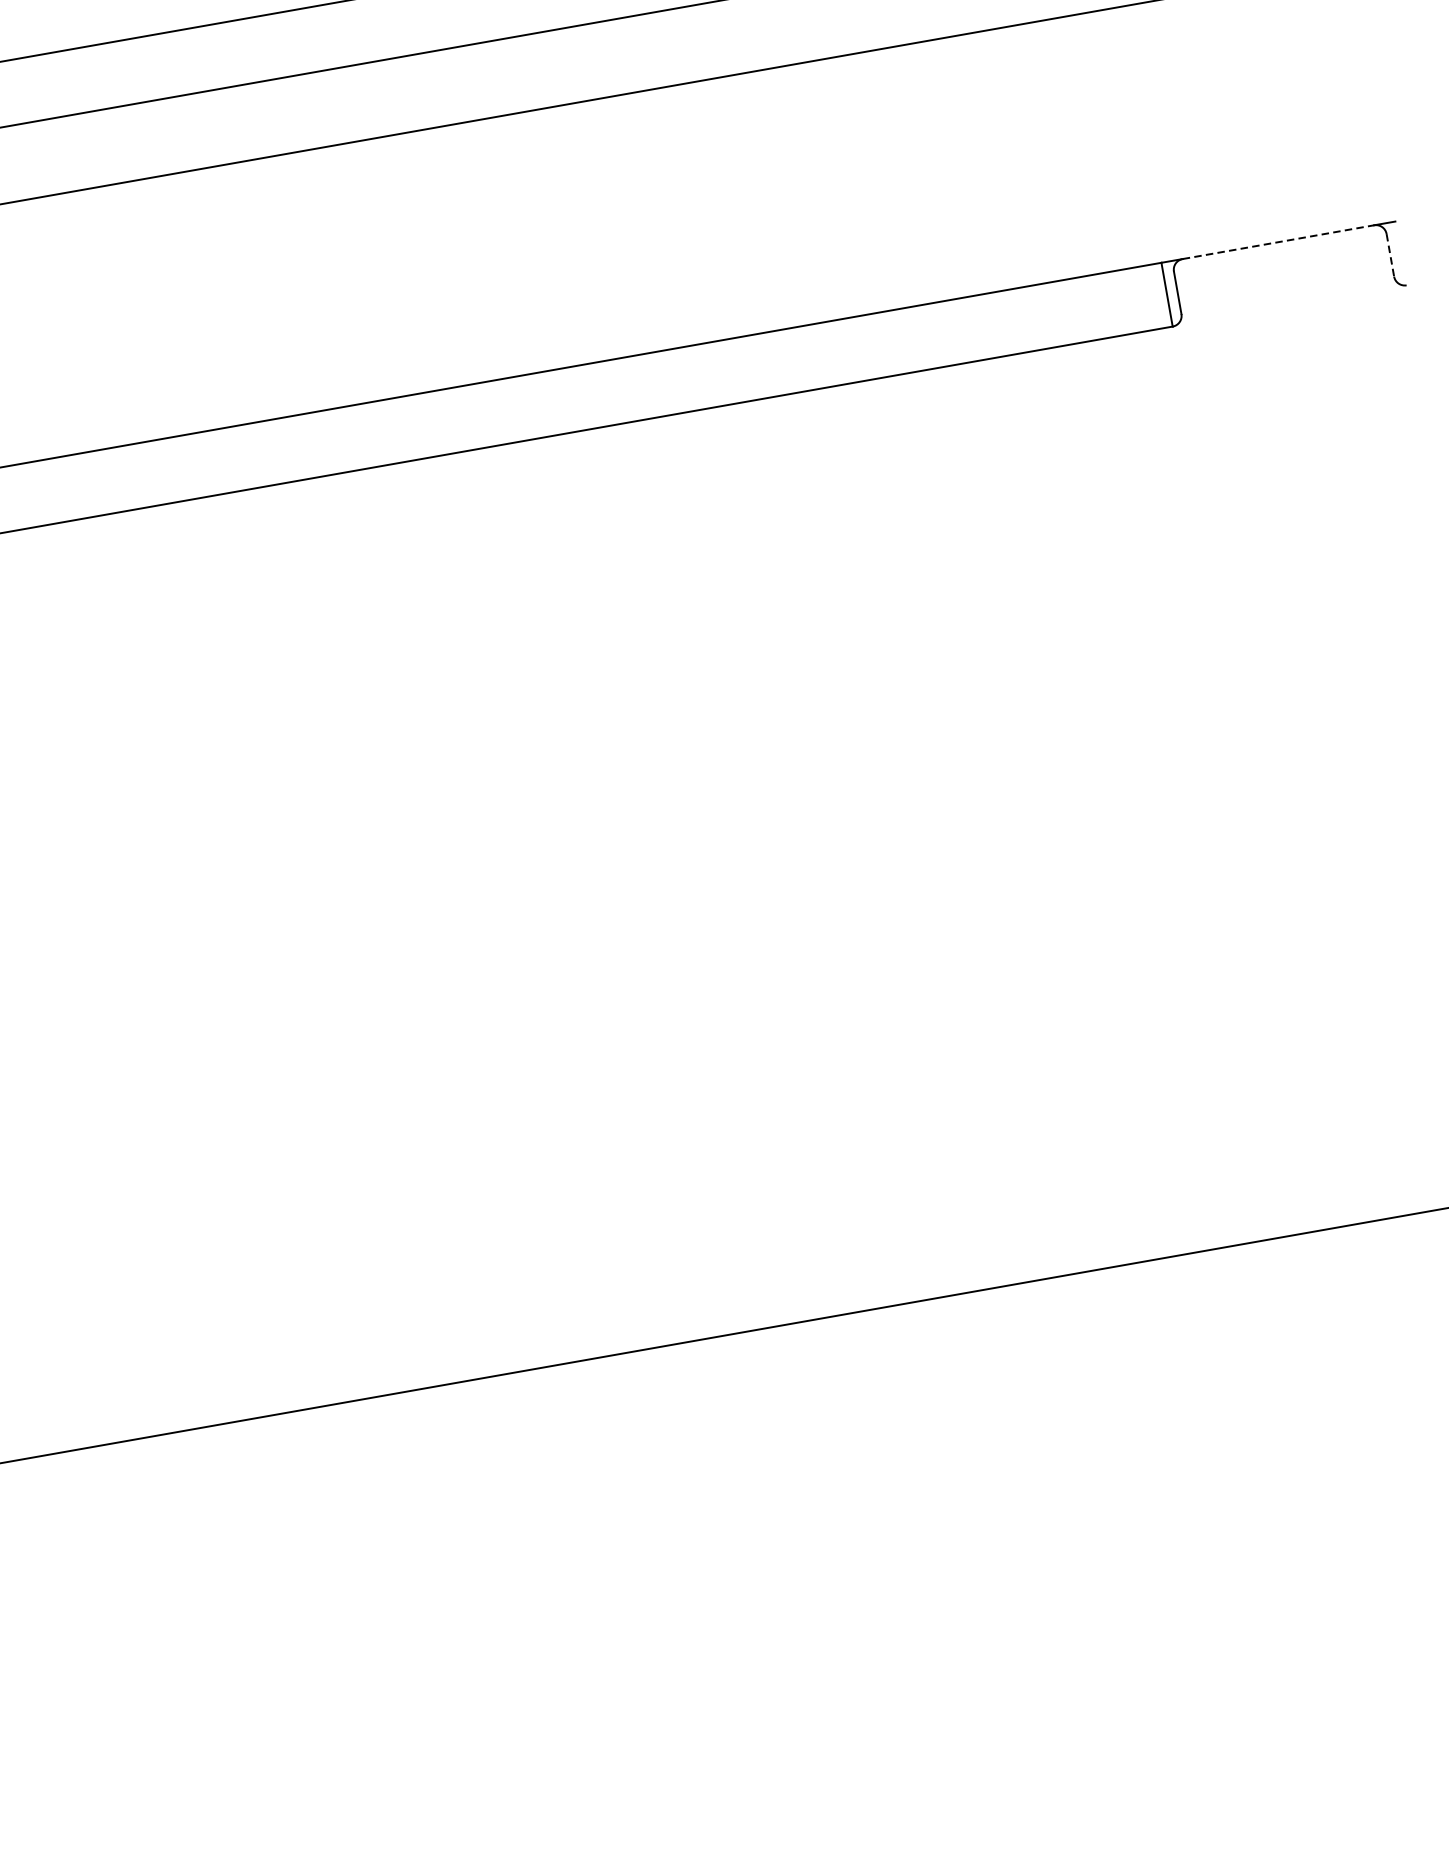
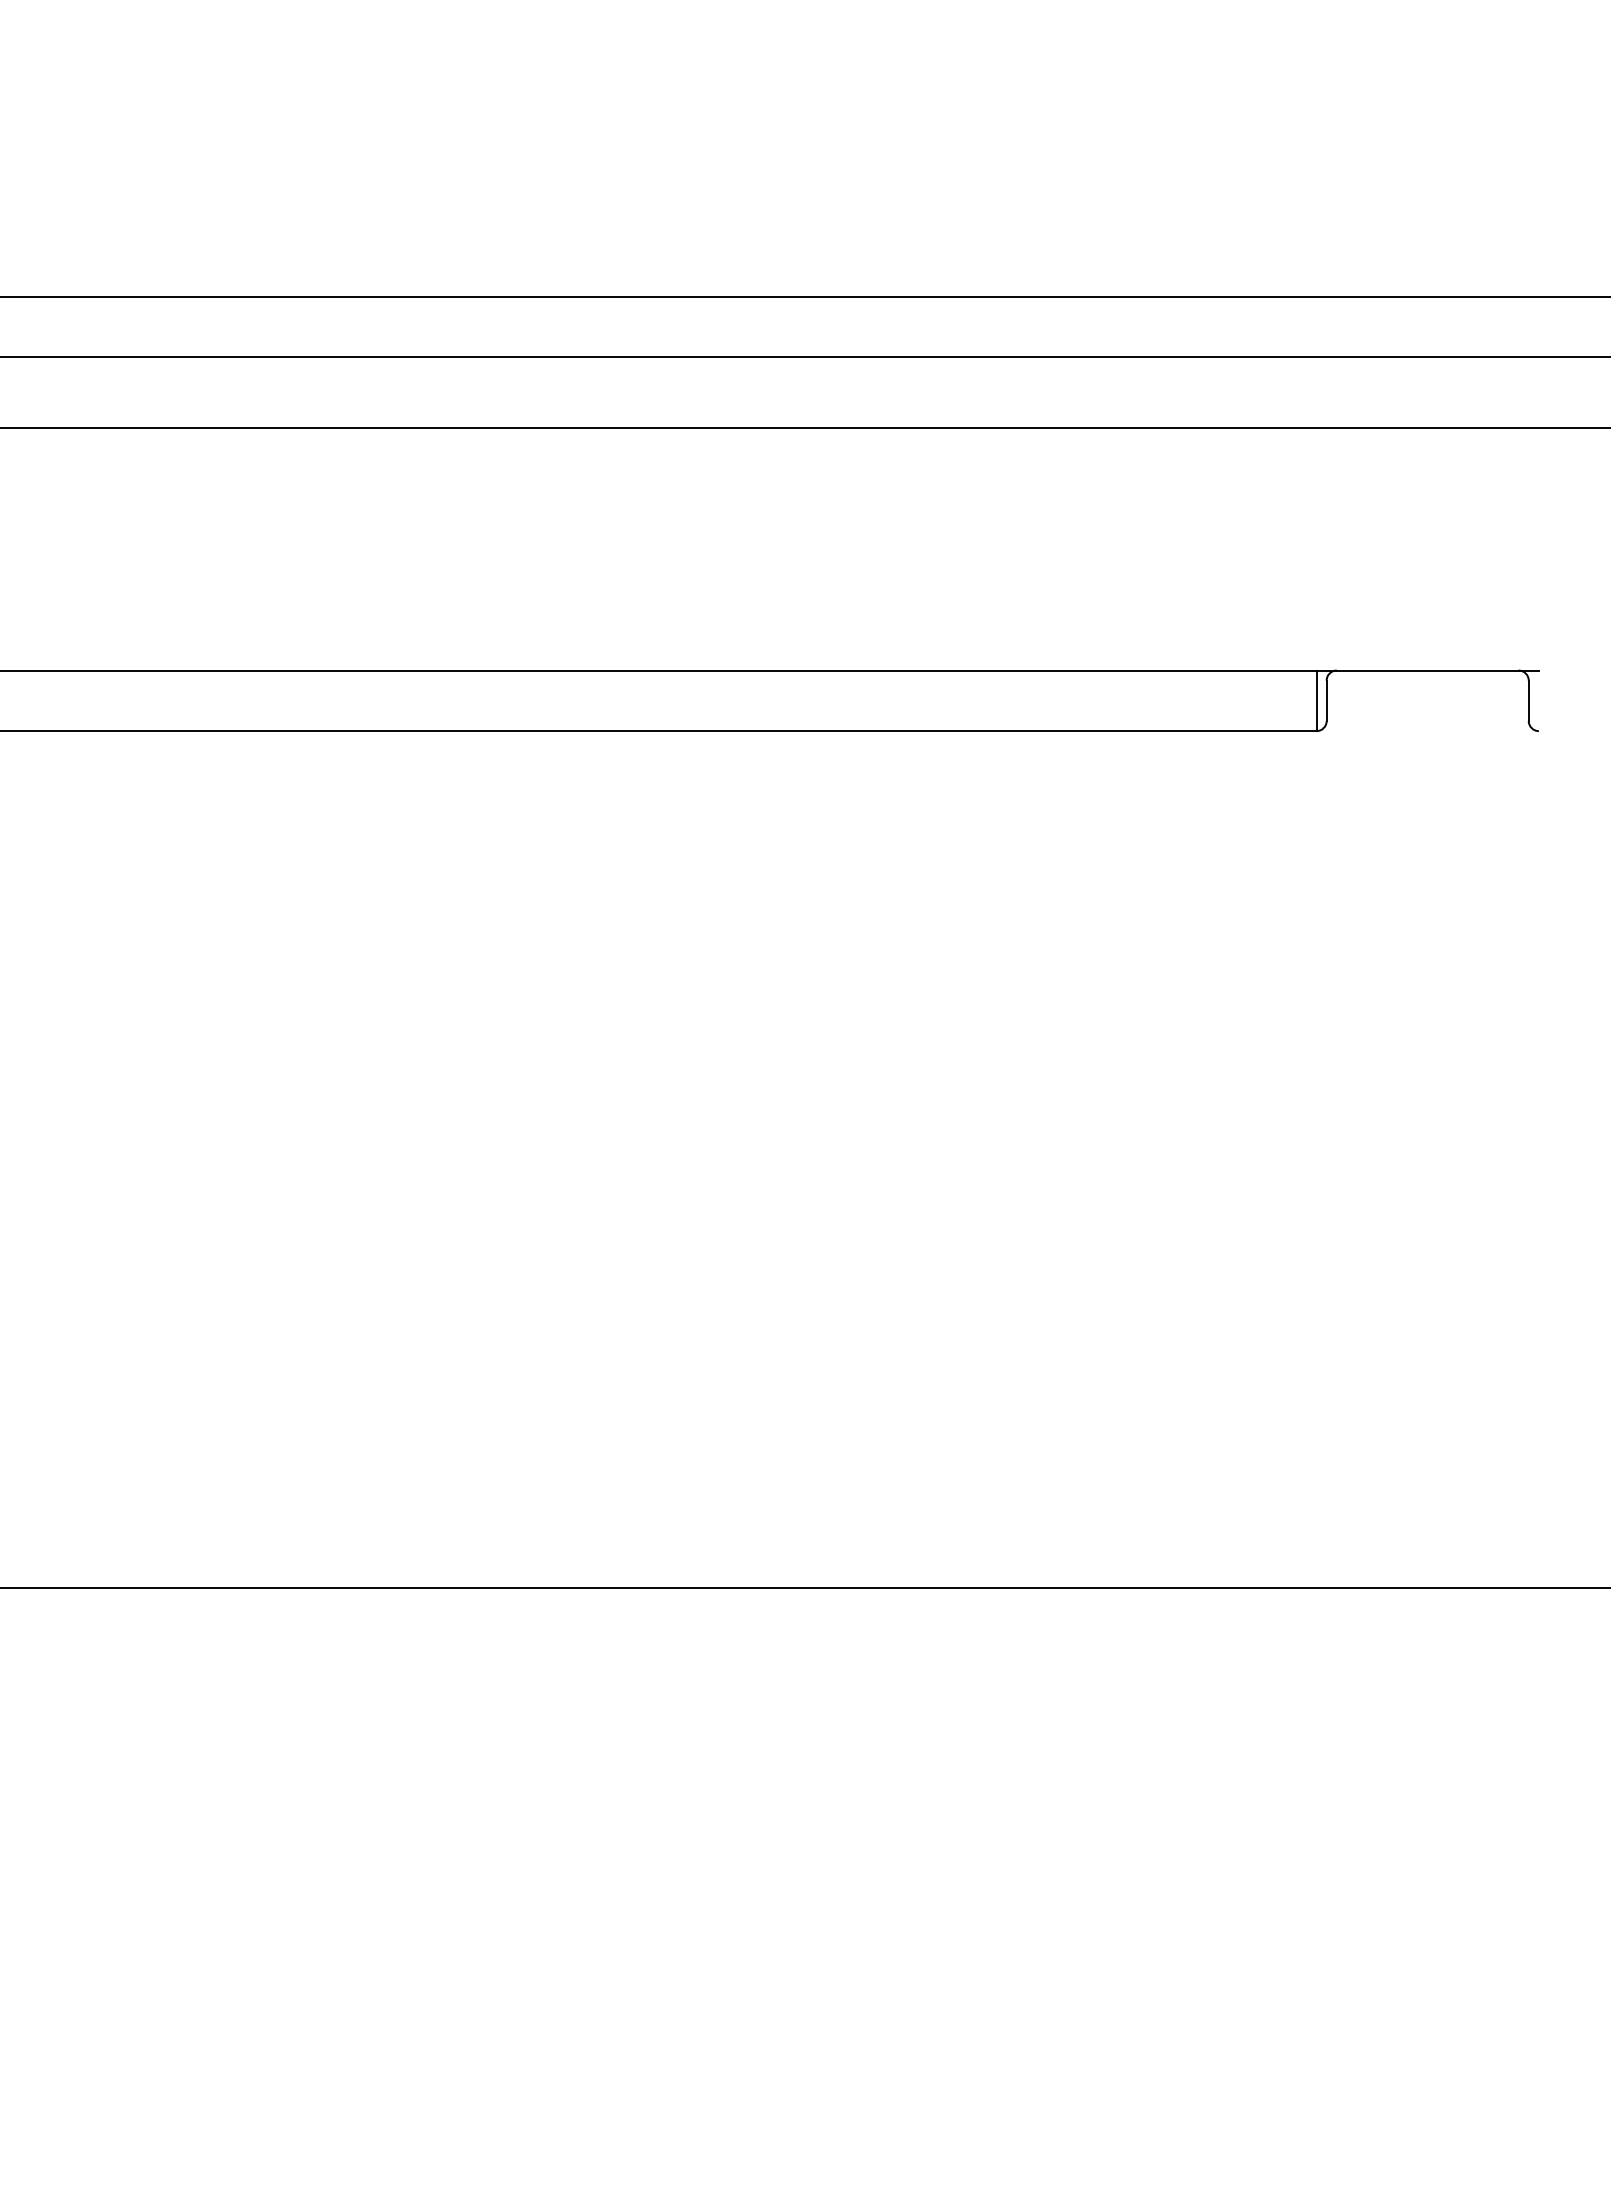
line: (1278, 242) -> (1427, 670), dashed -> solid
line: (1390, 256) -> (1528, 701), dashed -> solid

